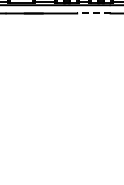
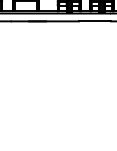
line: (93, 13) -> (94, 21), dashed -> solid

